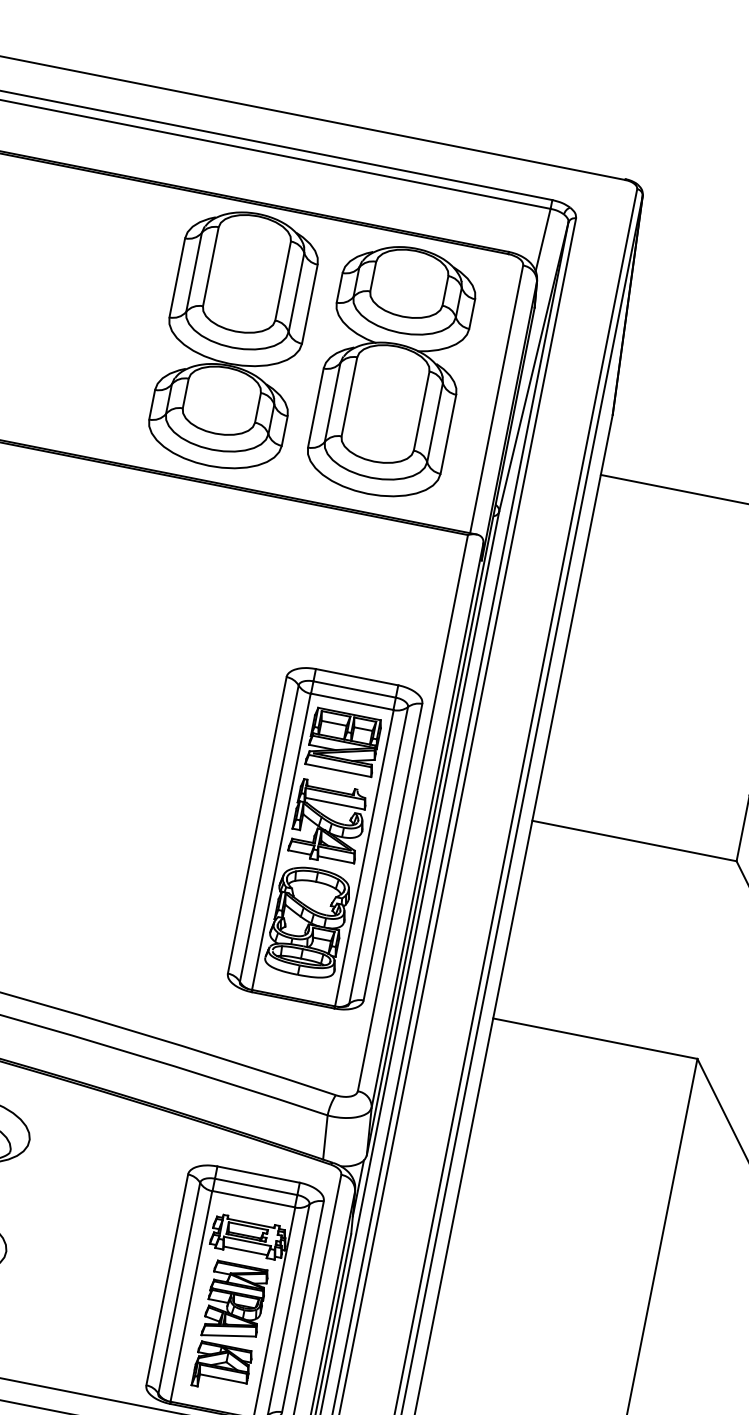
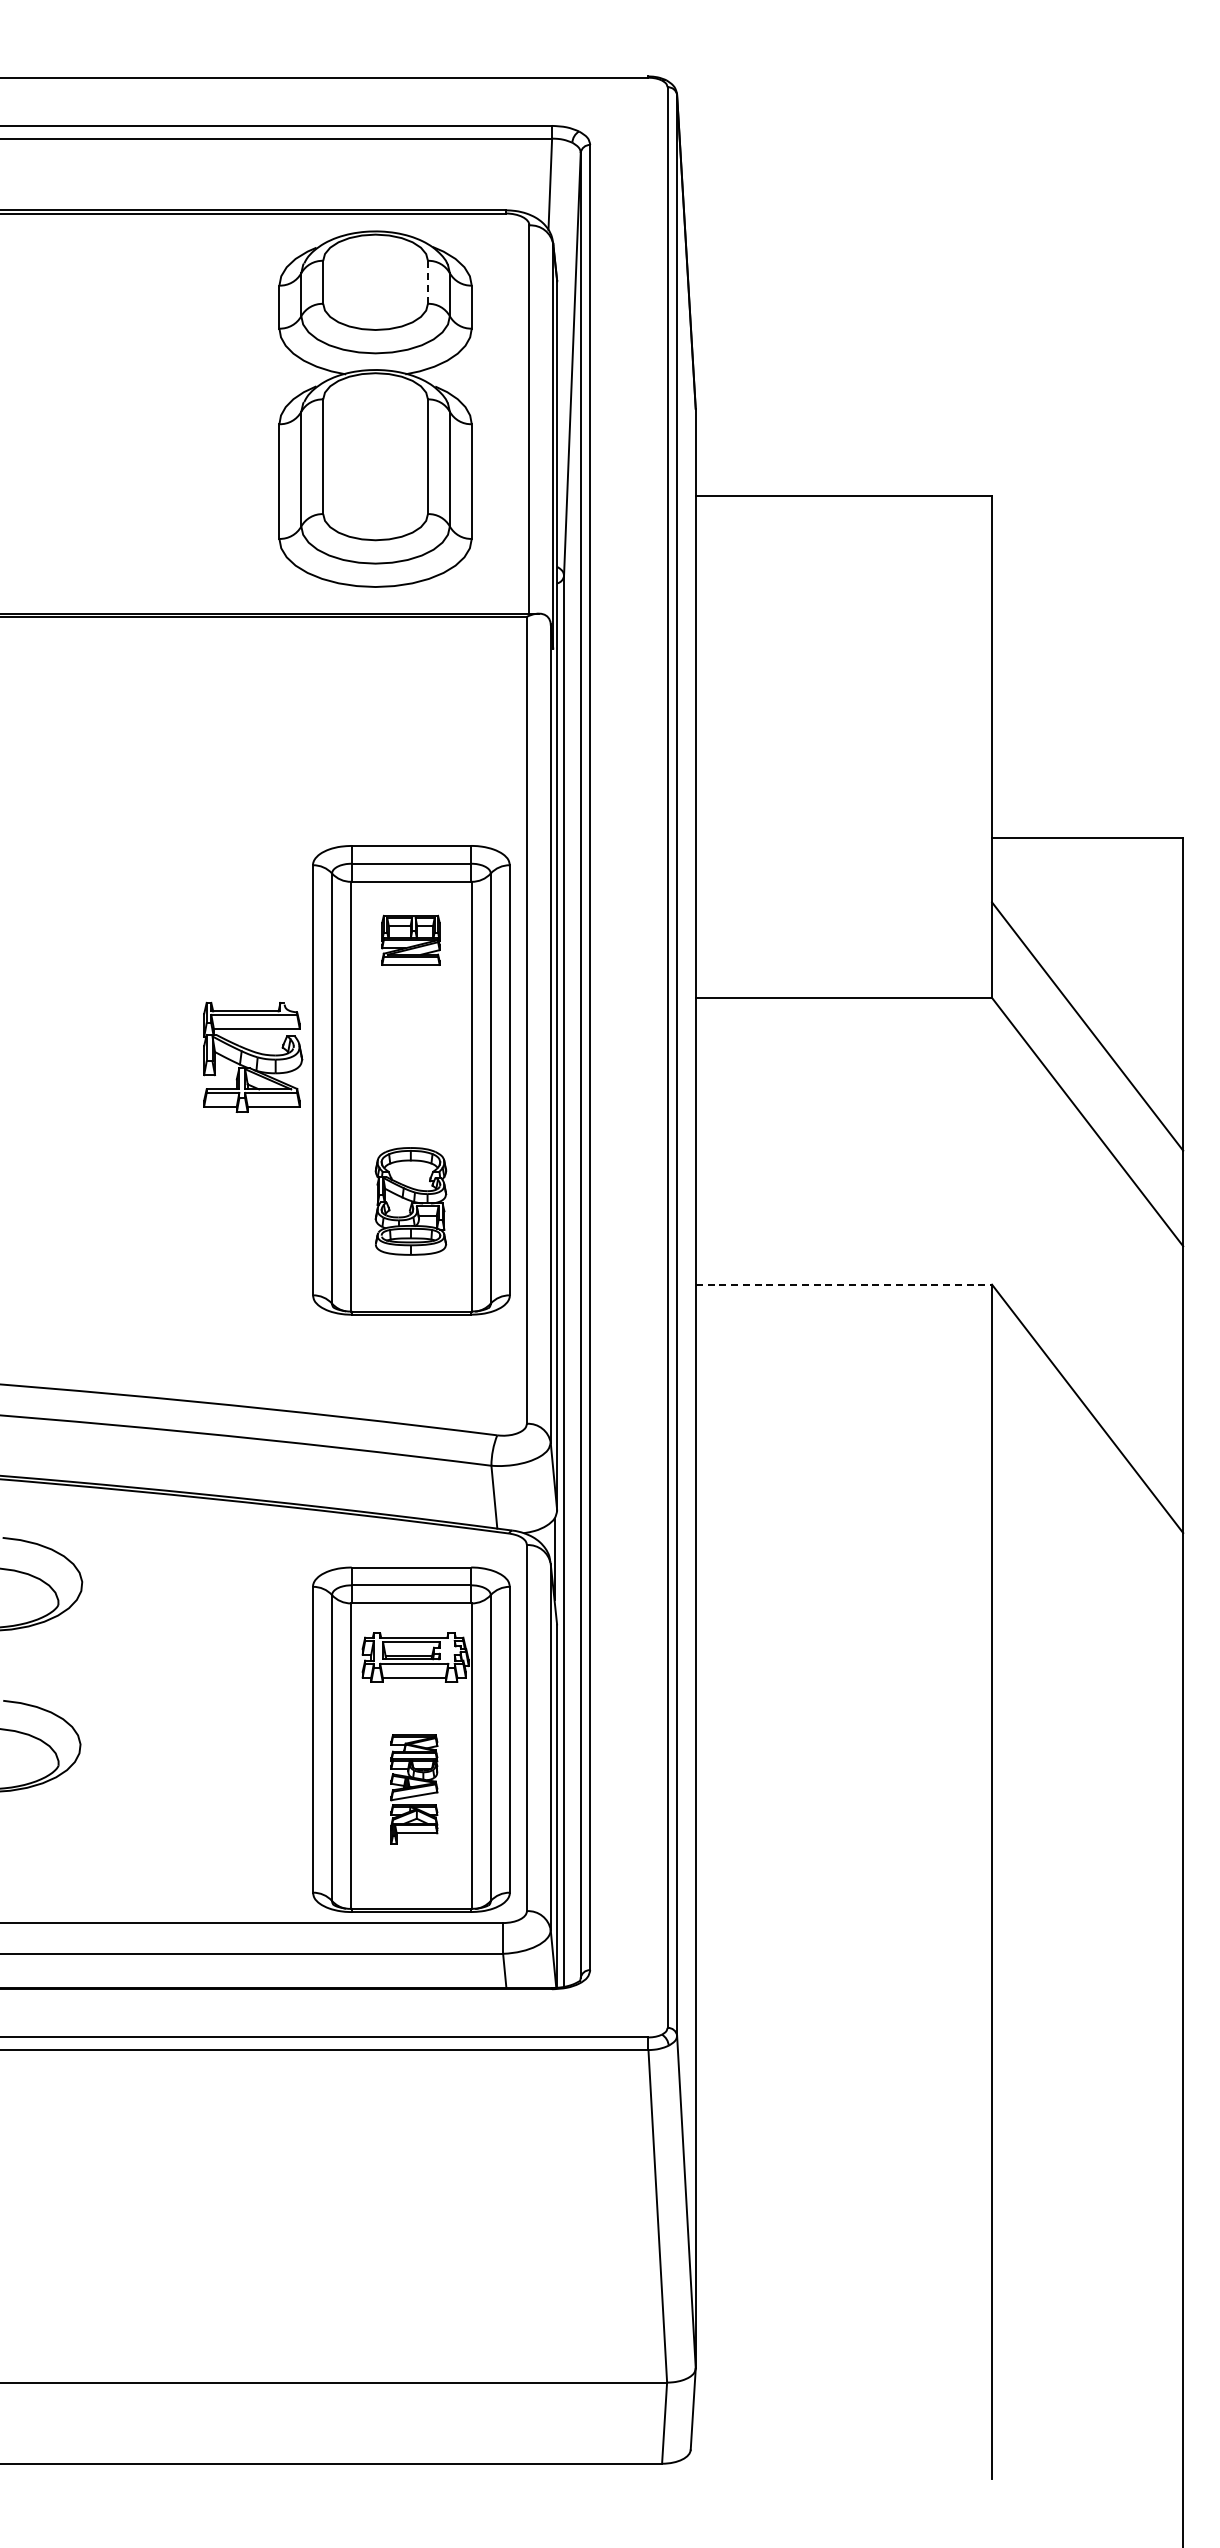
line: (445, 291) -> (427, 282), solid -> dashed
part: (234, 339) -> (146, 408), removed
part: (343, 742) -> (410, 940), size x0.6
part: (329, 822) -> (253, 1056), moved
part: (307, 922) -> (410, 1201), size x0.7
line: (595, 1038) -> (844, 1284), solid -> dashed
part: (230, 1328) -> (414, 1789), size x0.6

